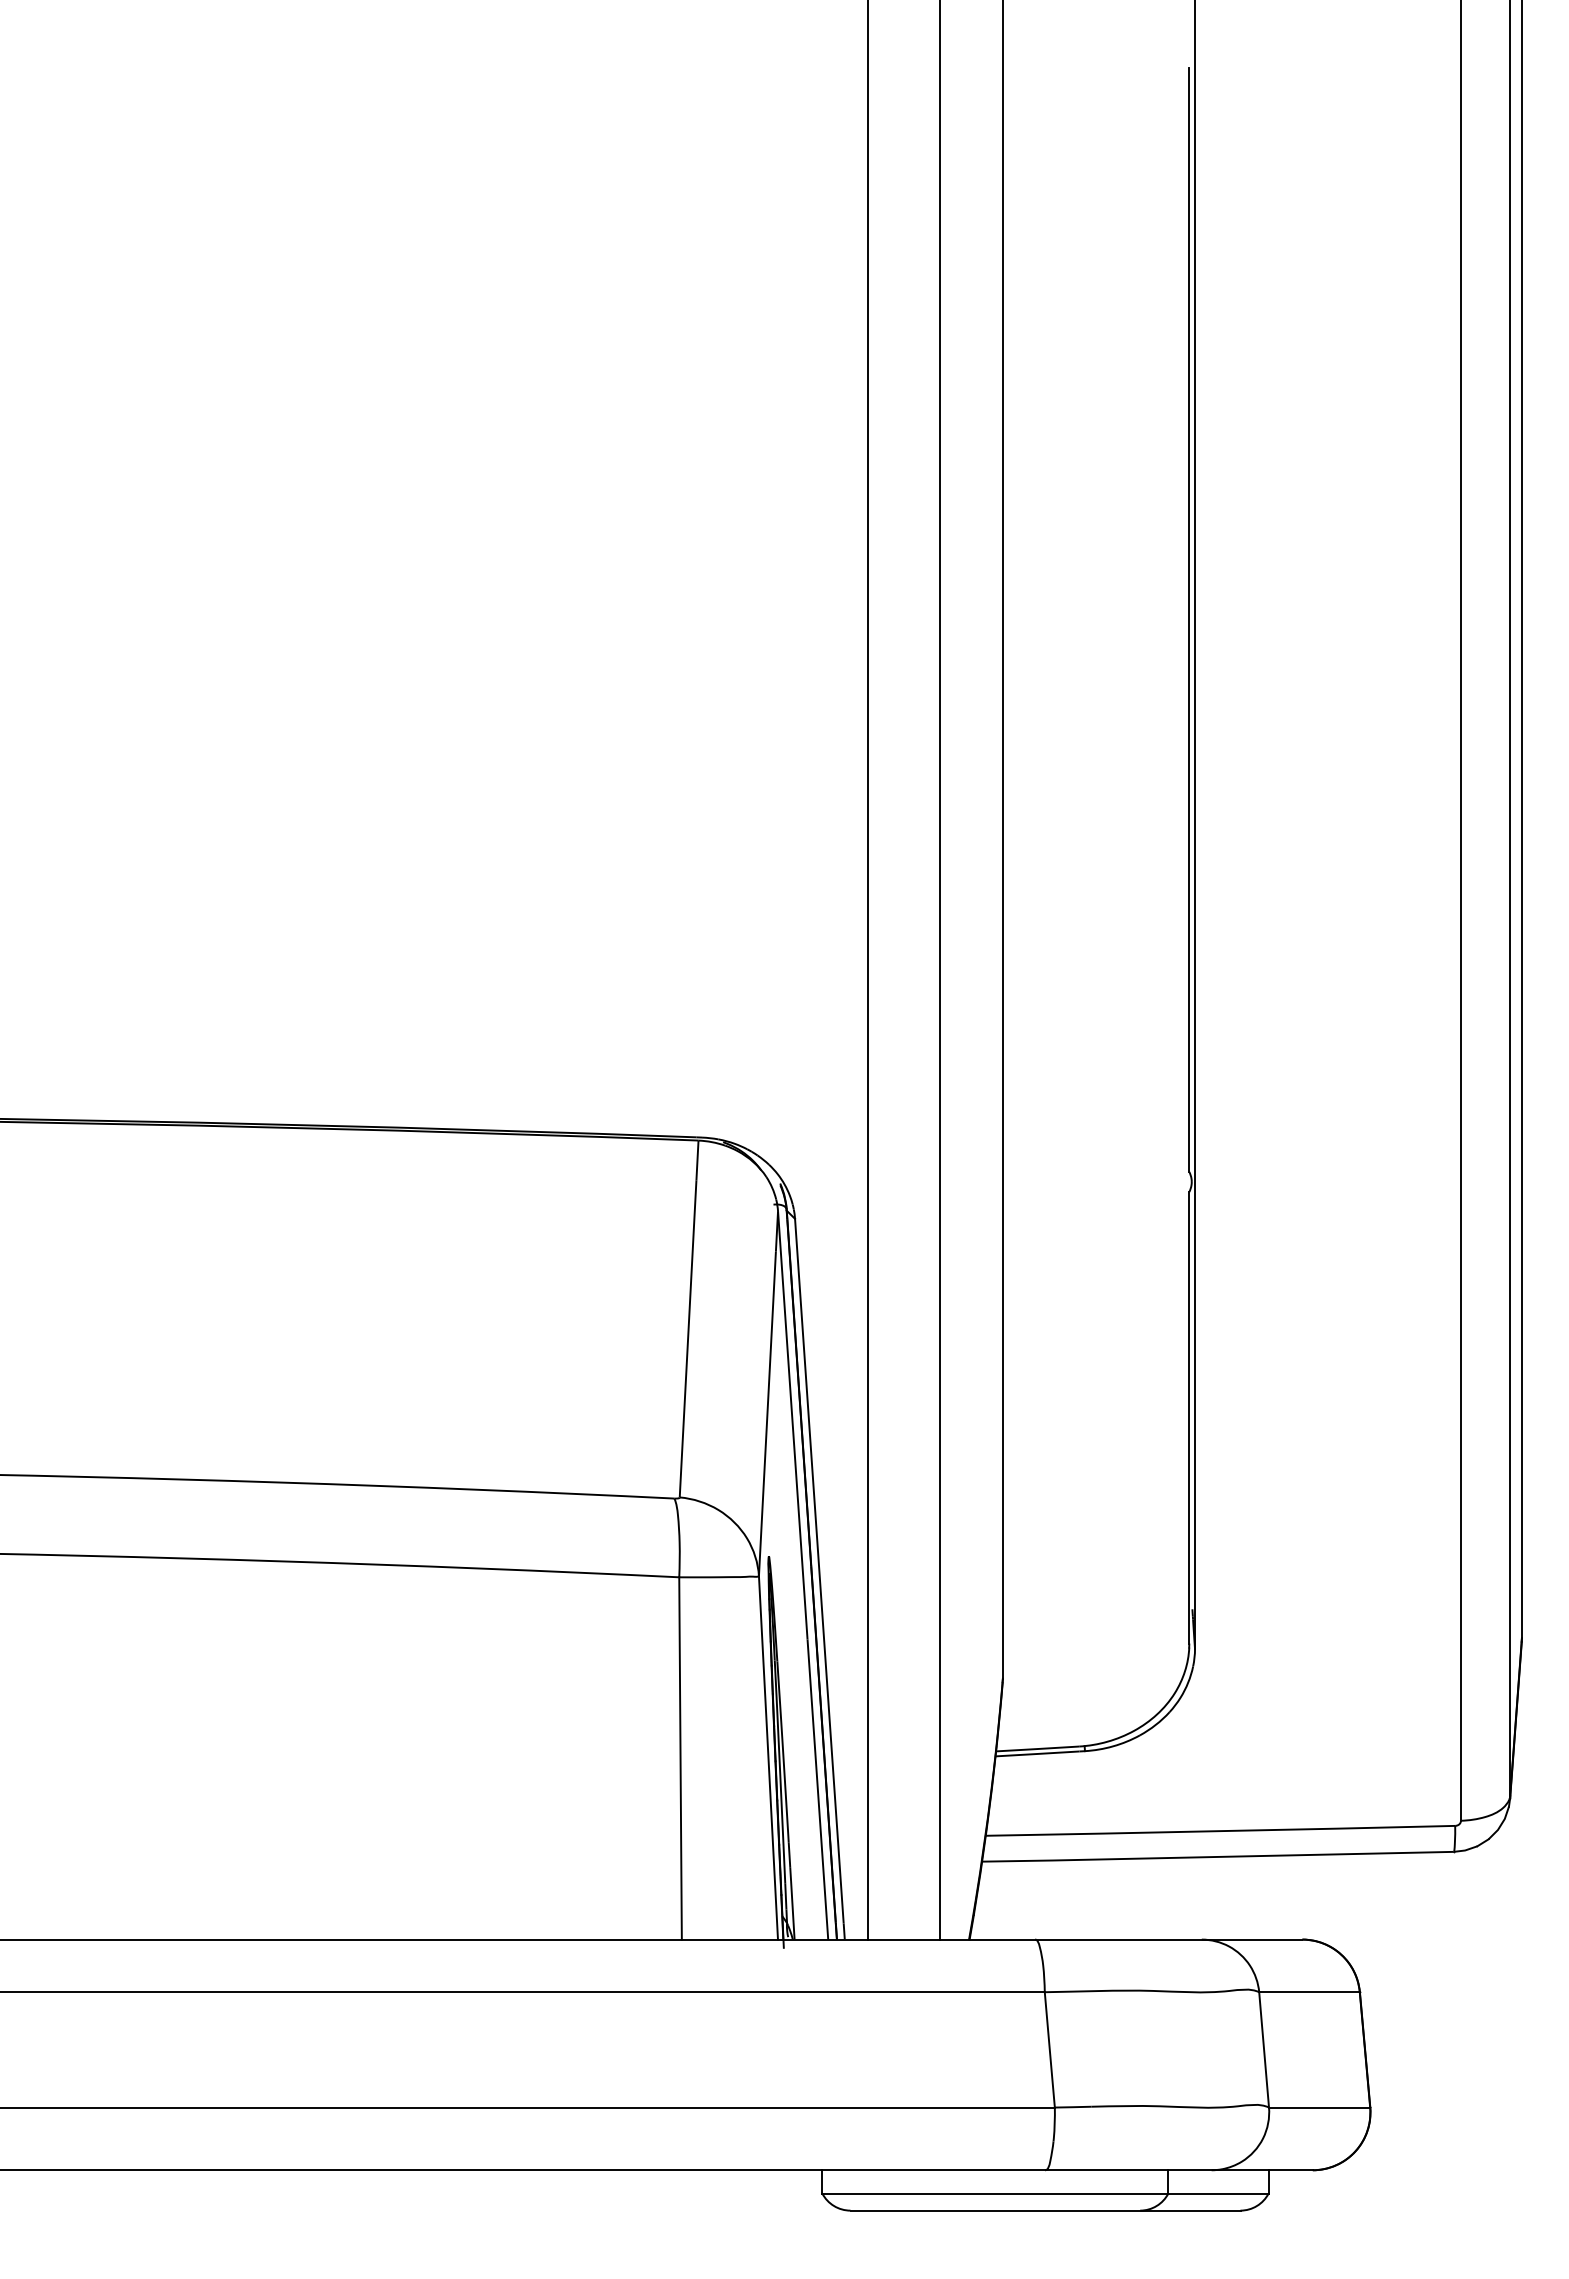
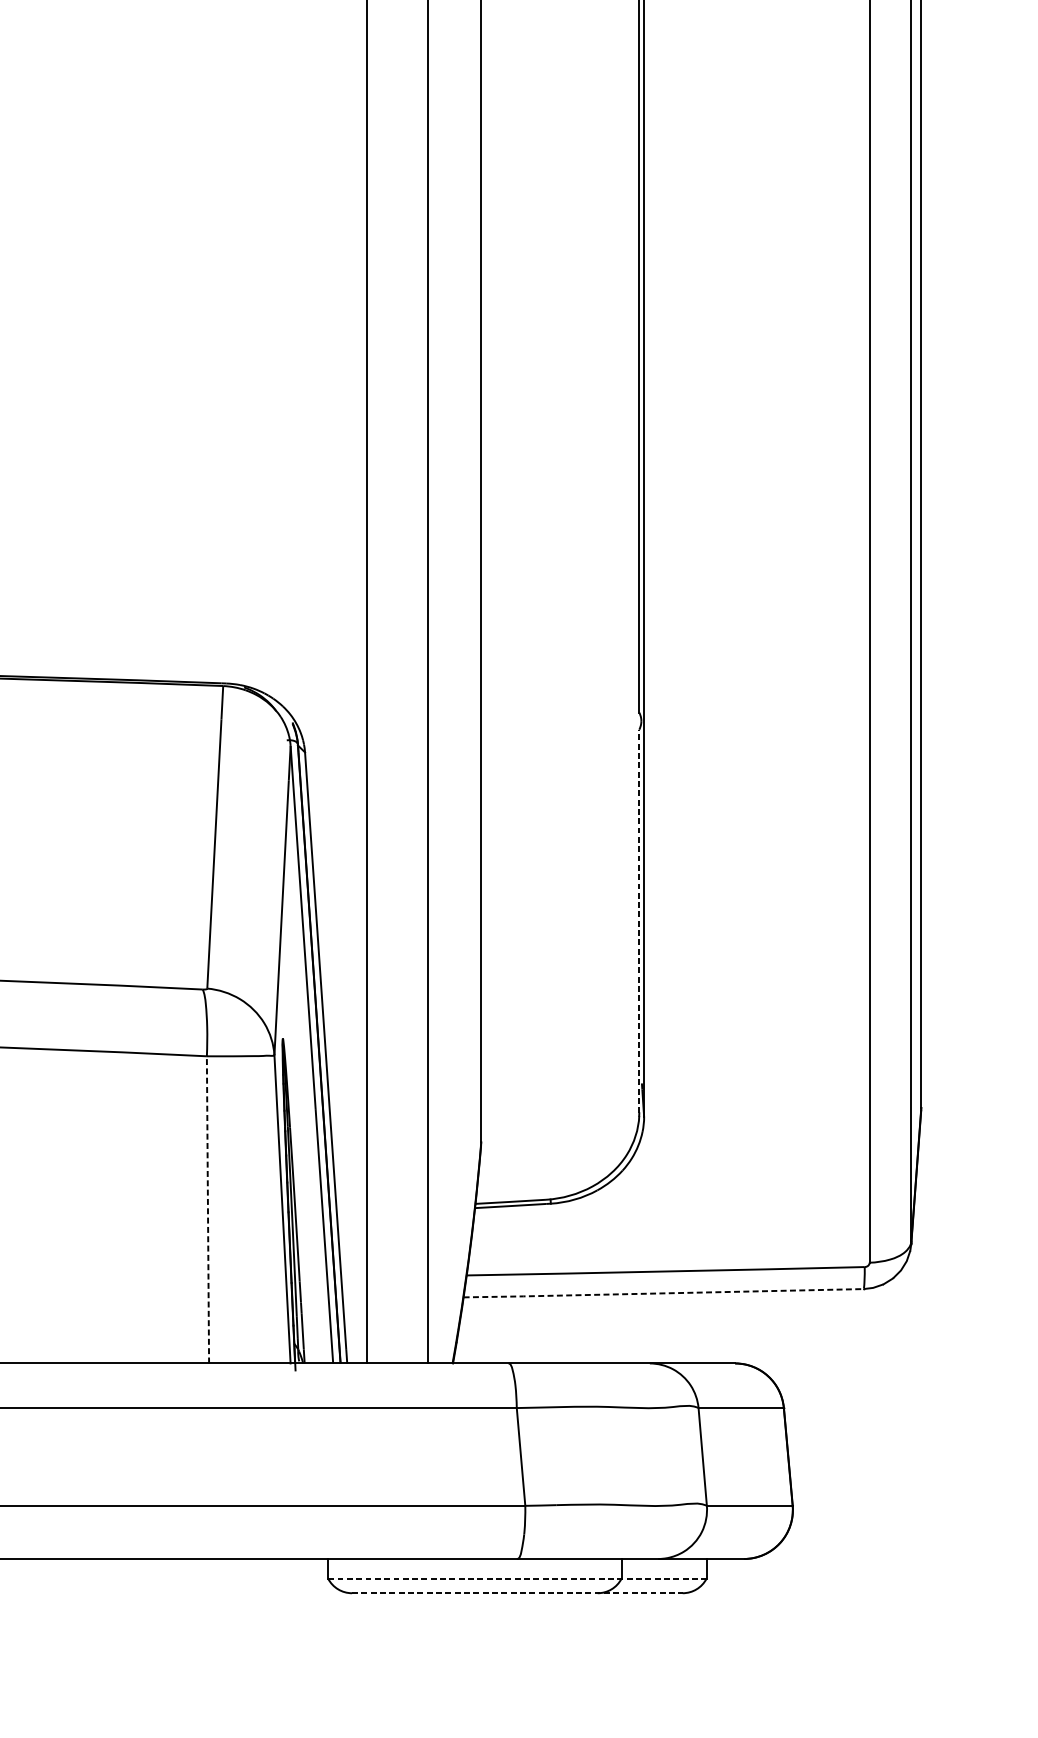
line: (1189, 1417) -> (639, 920), solid -> dashed
line: (680, 1757) -> (207, 1209), solid -> dashed
line: (1217, 1856) -> (663, 1293), solid -> dashed
line: (1046, 2193) -> (518, 1578), solid -> dashed
line: (1045, 2210) -> (517, 1593), solid -> dashed

